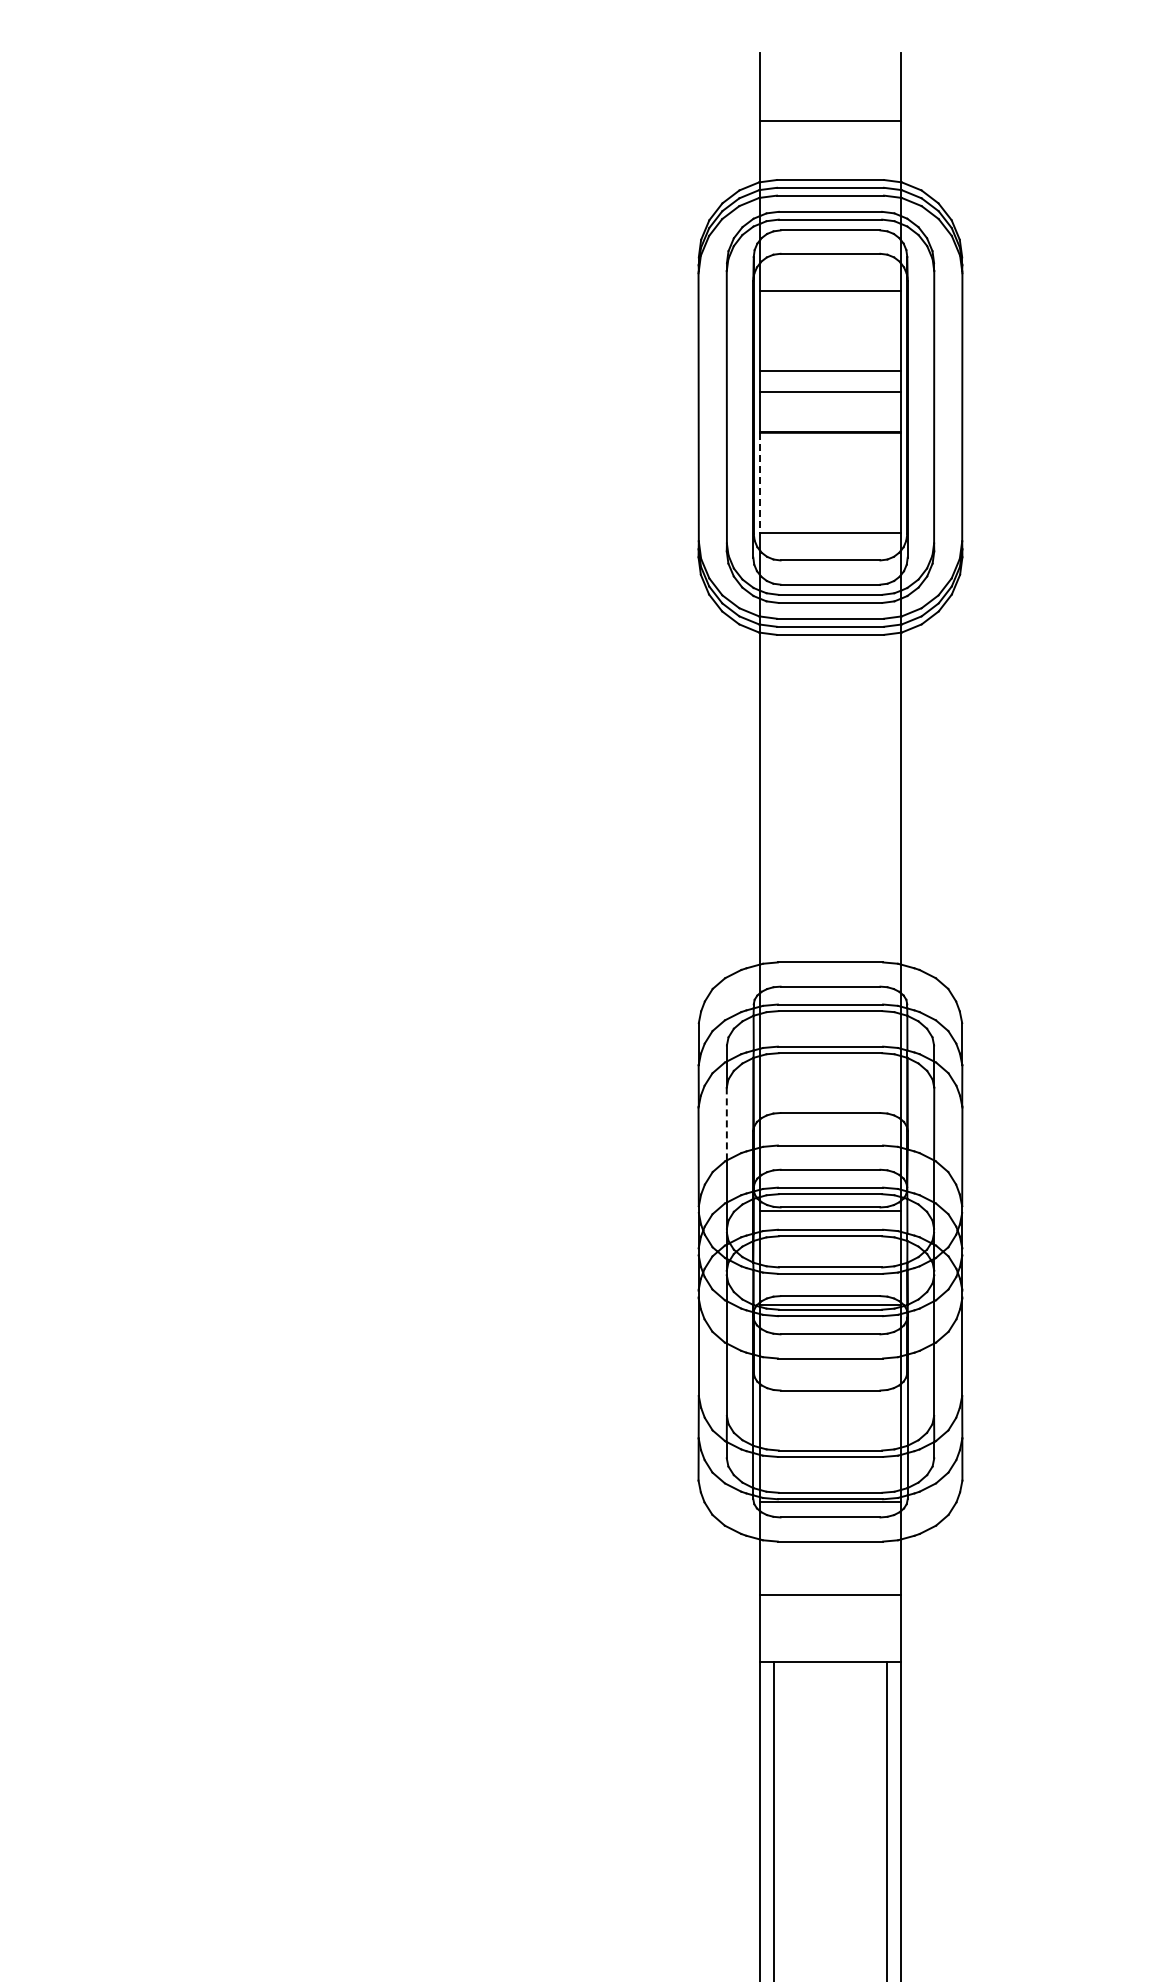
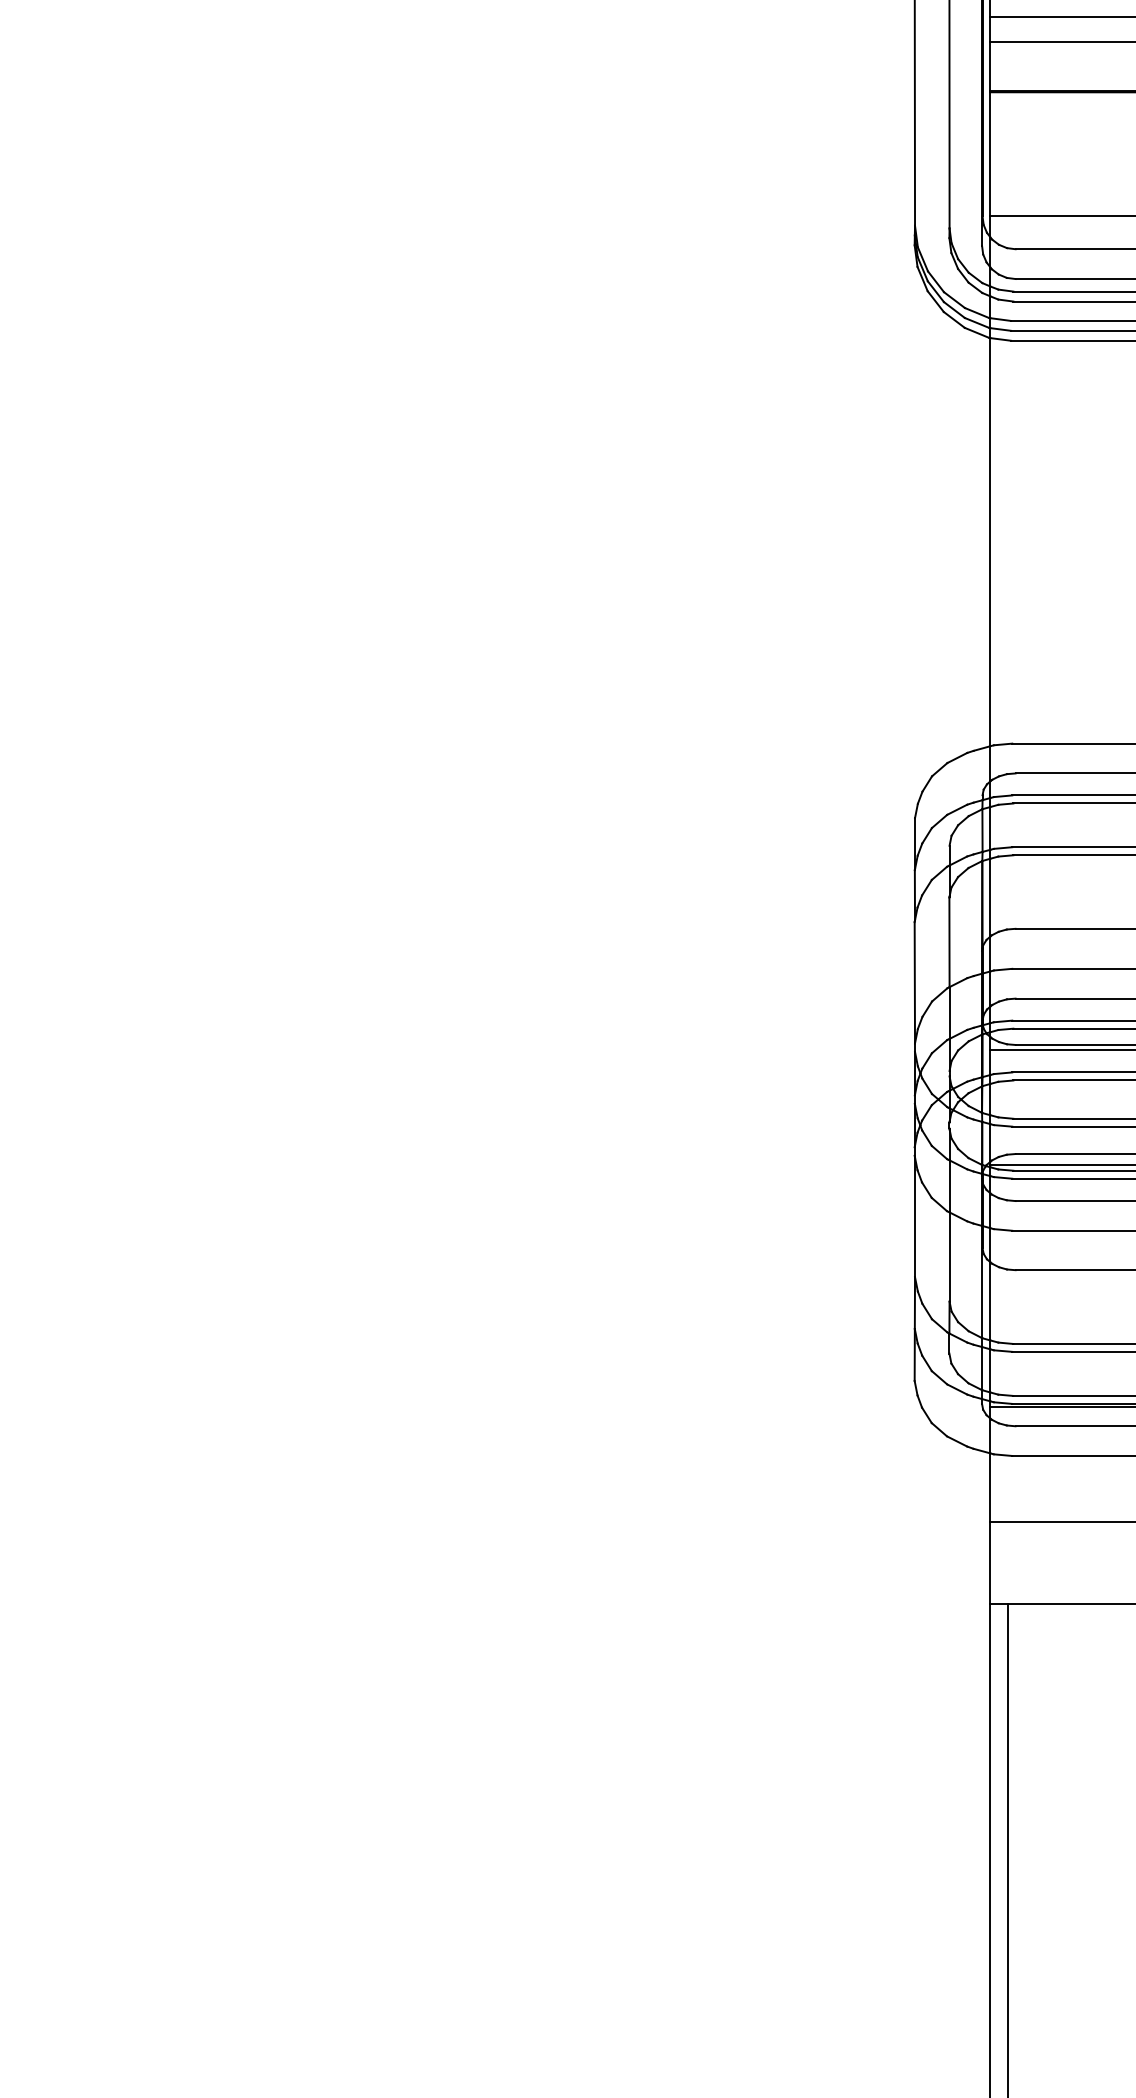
line: (760, 483) -> (990, 154), dashed -> solid
line: (726, 1123) -> (949, 941), dashed -> solid

